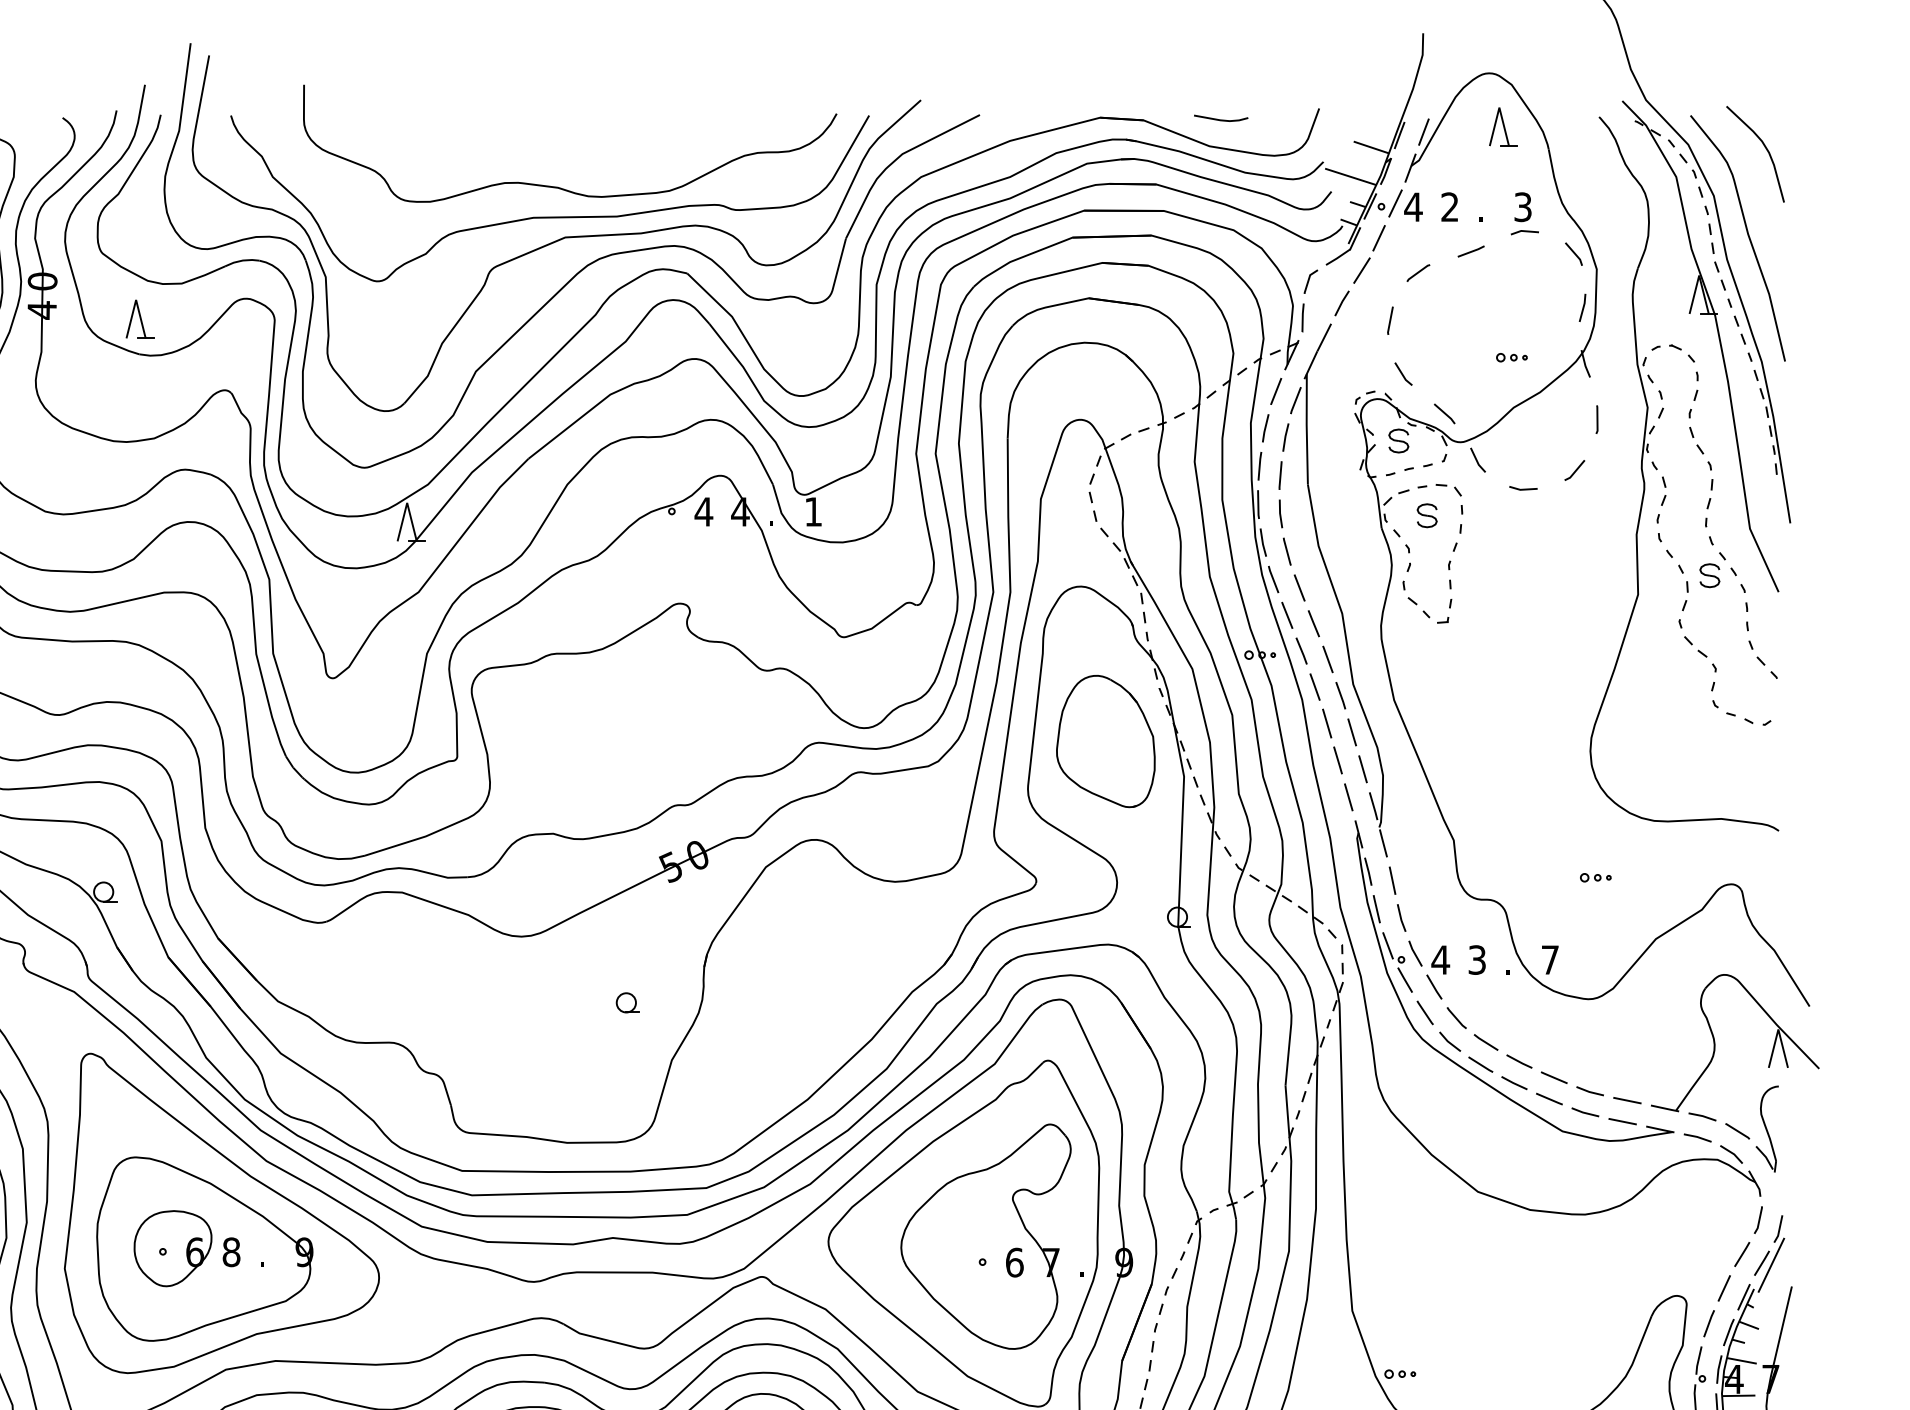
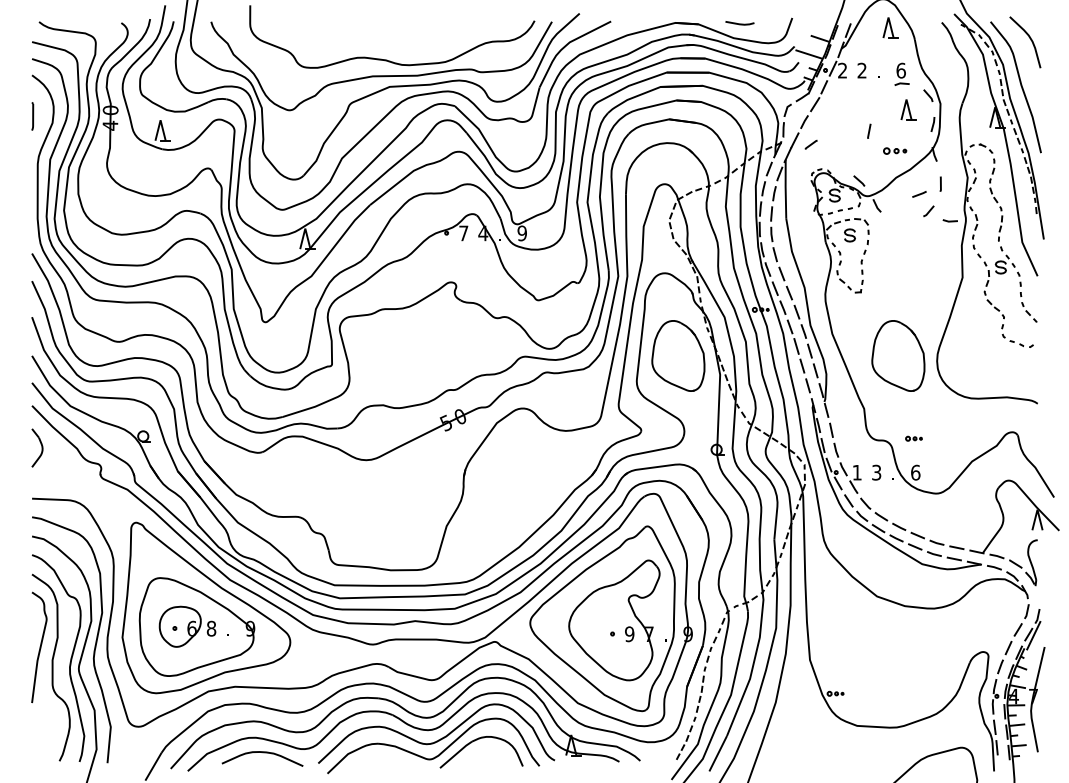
text: (1413, 206) -> (842, 70), 4 -> 2
text: (1521, 206) -> (900, 70), 3 -> 6
line: (1471, 251) -> (919, 194), moved
line: (1416, 272) -> (810, 144), moved
part: (1536, 279) -> (908, 109), added
line: (1390, 319) -> (869, 130), moved
part: (1512, 356) -> (895, 150), size x1.4
line: (1403, 373) -> (837, 159), removed
line: (1521, 487) -> (949, 220), moved
text: (703, 512) -> (463, 233), 4 -> 7
text: (812, 512) -> (521, 233), 1 -> 9
part: (1518, 740) -> (898, 355), added
part: (1594, 877) -> (913, 438), moved
text: (1441, 959) -> (857, 472), 4 -> 1
text: (1549, 959) -> (915, 472), 7 -> 6
part: (626, 1002) -> (422, 495), removed
text: (1014, 1263) -> (629, 634), 6 -> 9

